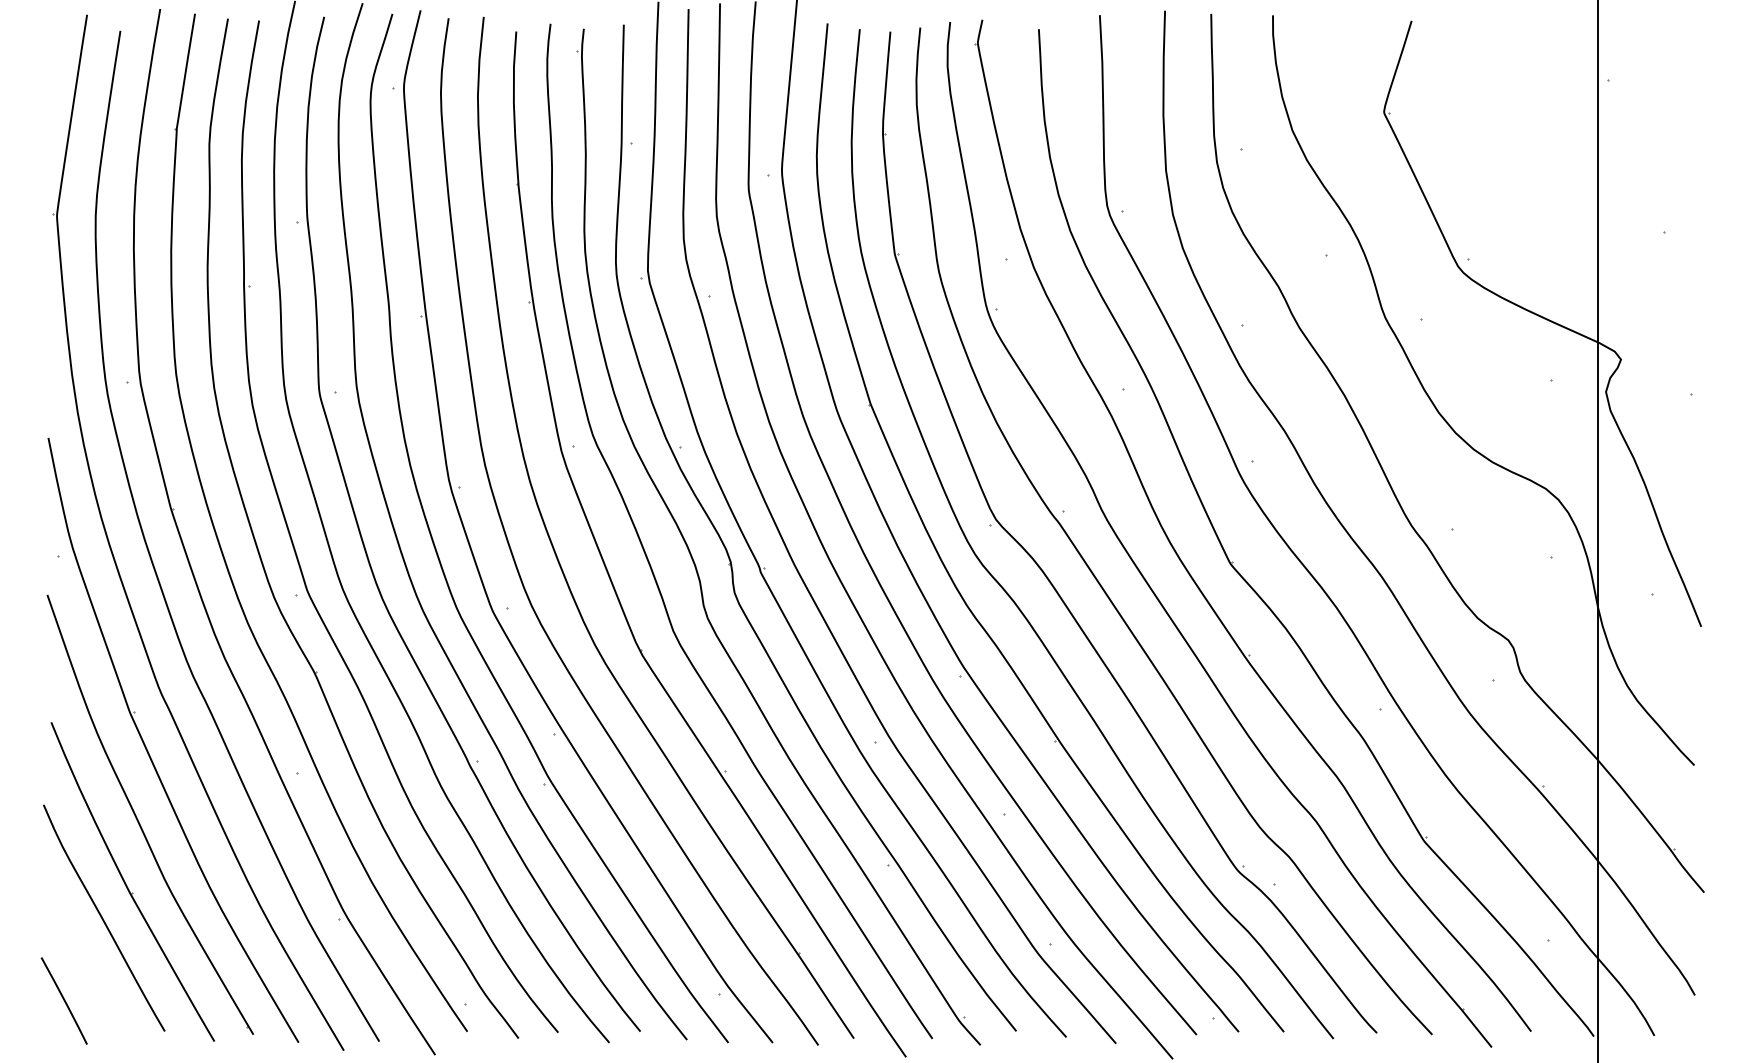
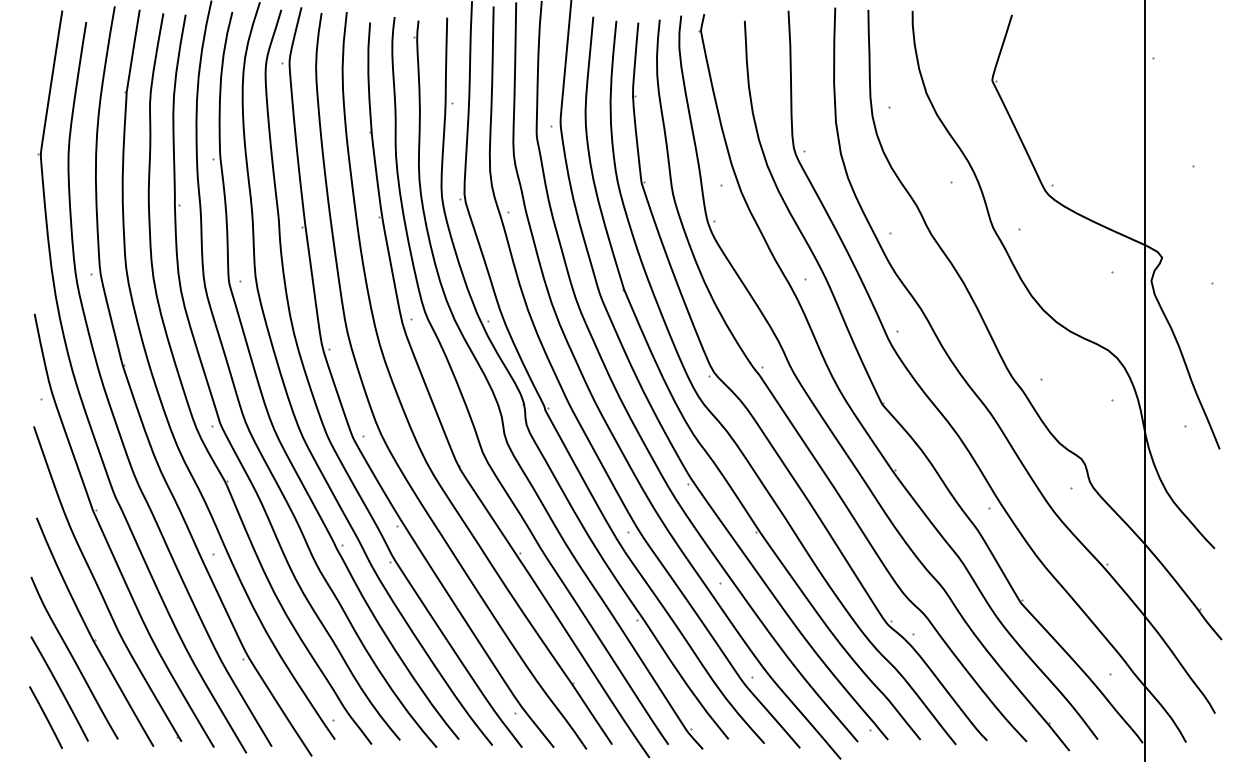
curve: (82, 959) -> (59, 687), added

